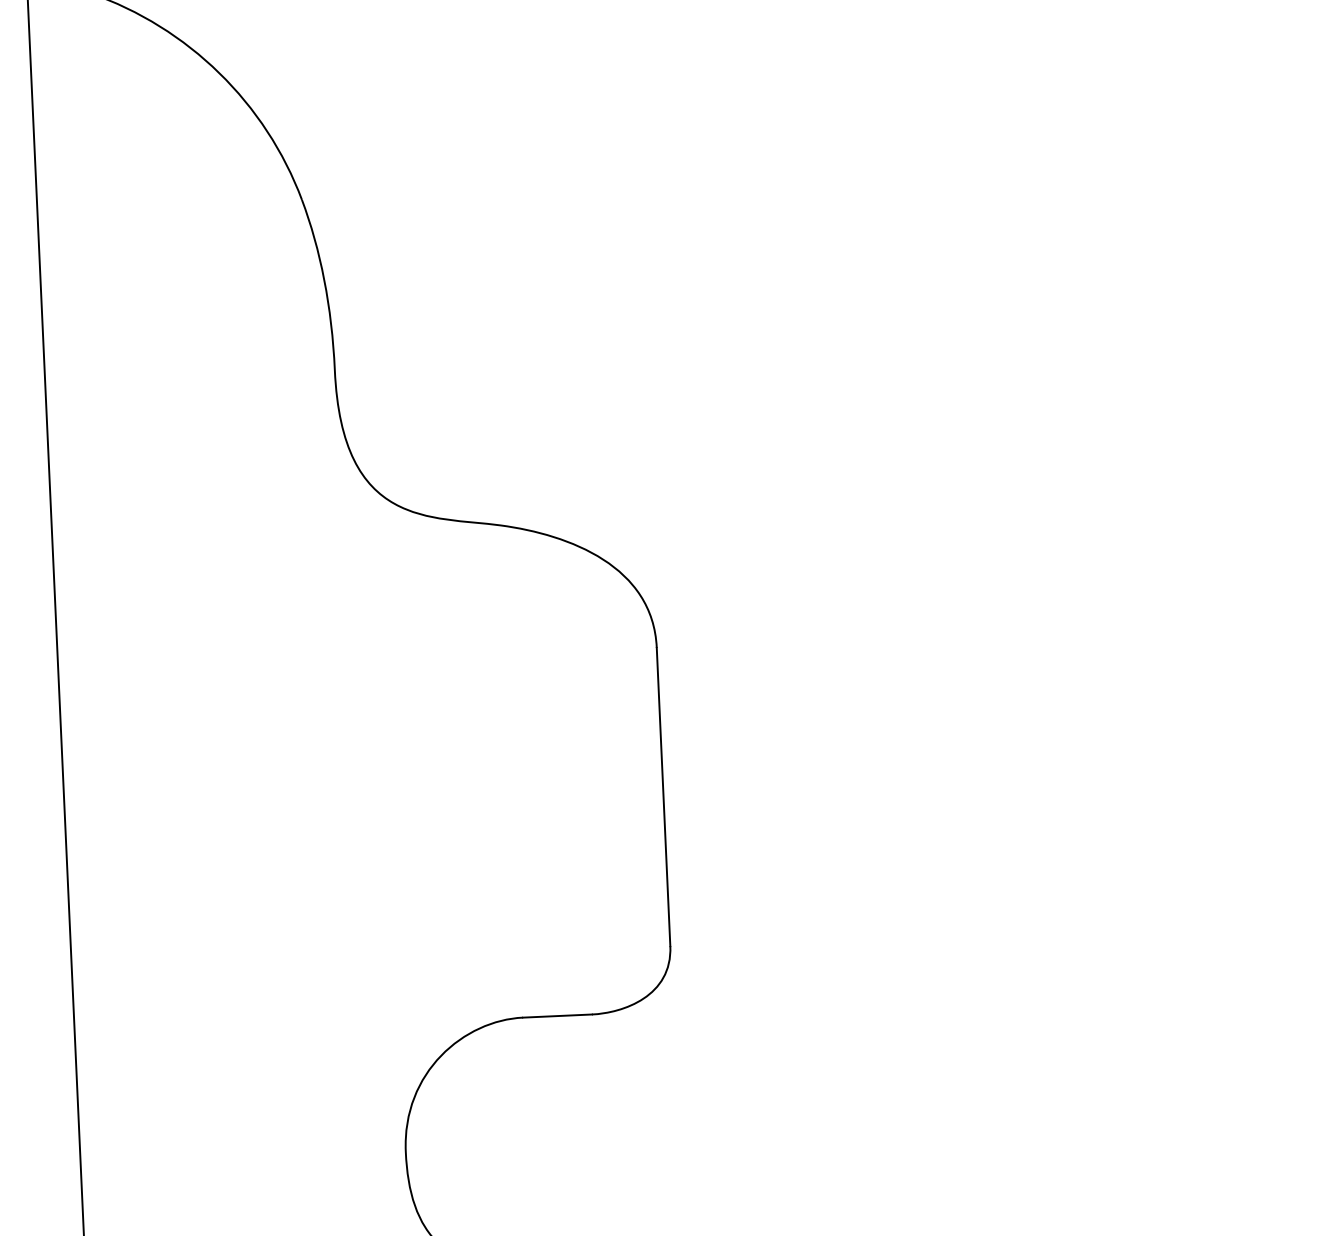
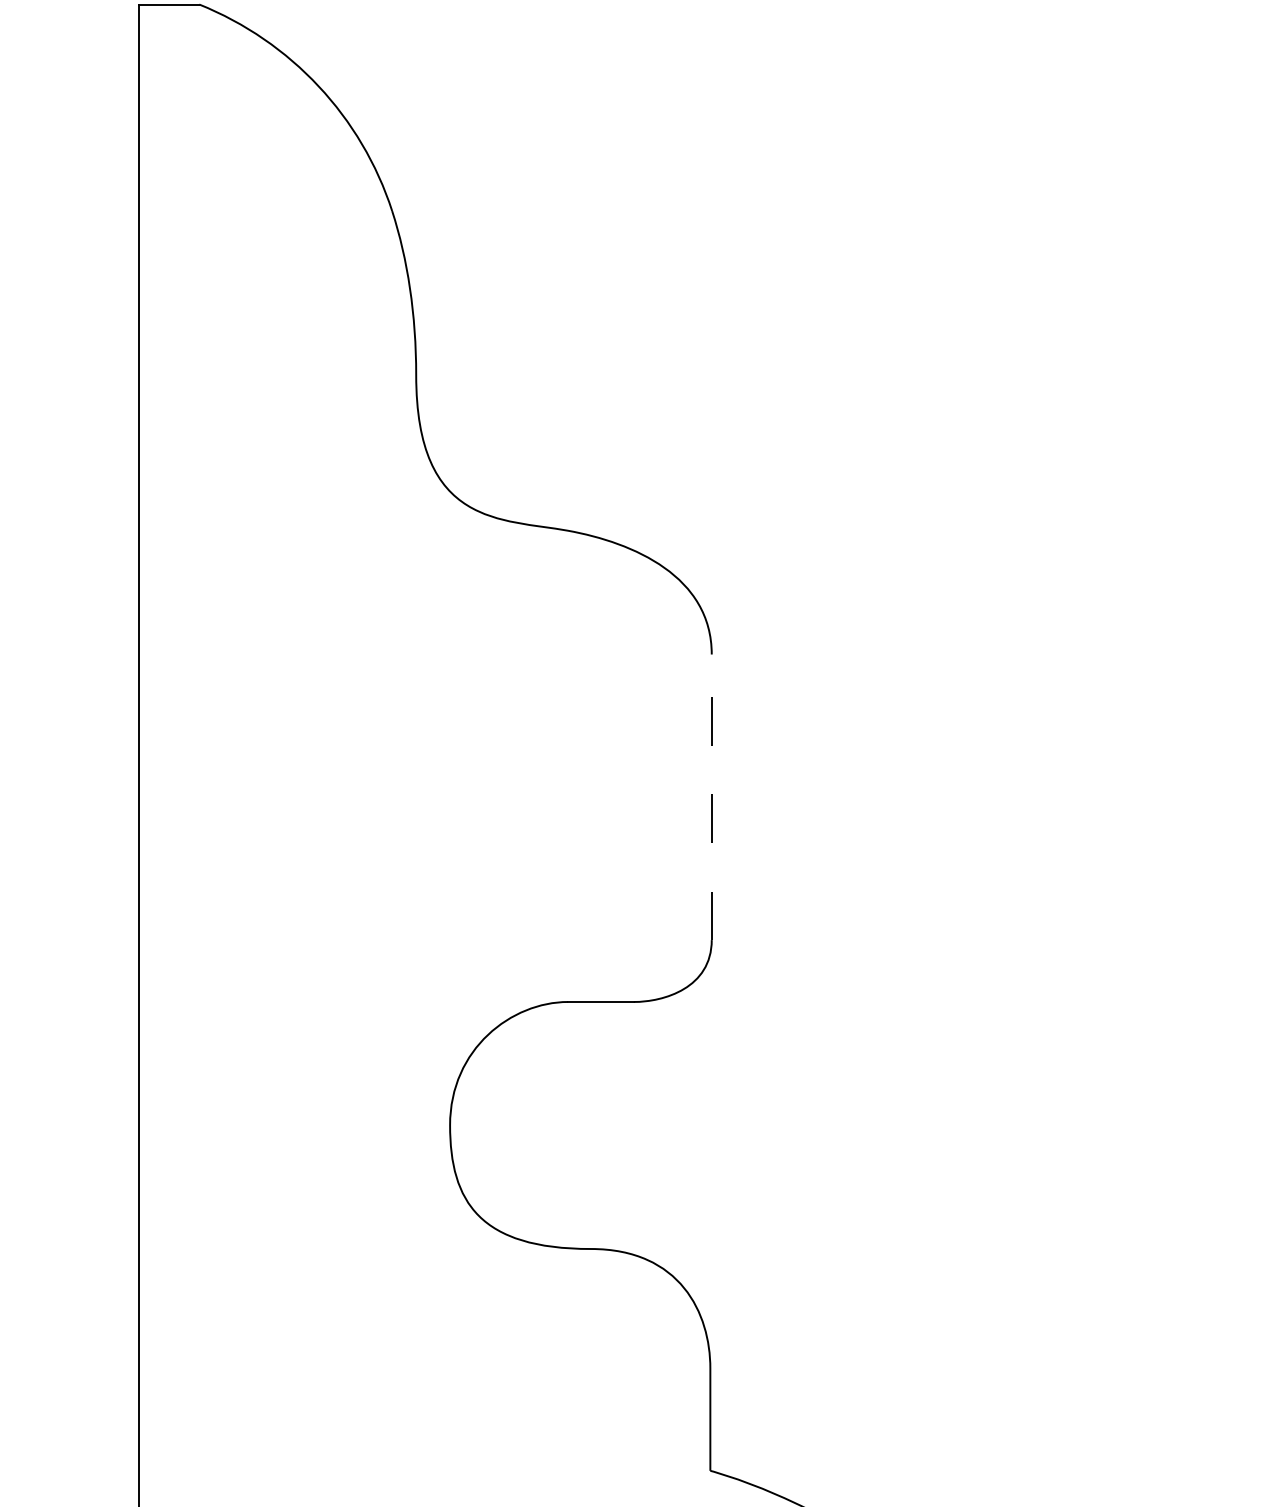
line: (663, 797) -> (711, 797), solid -> dashed

